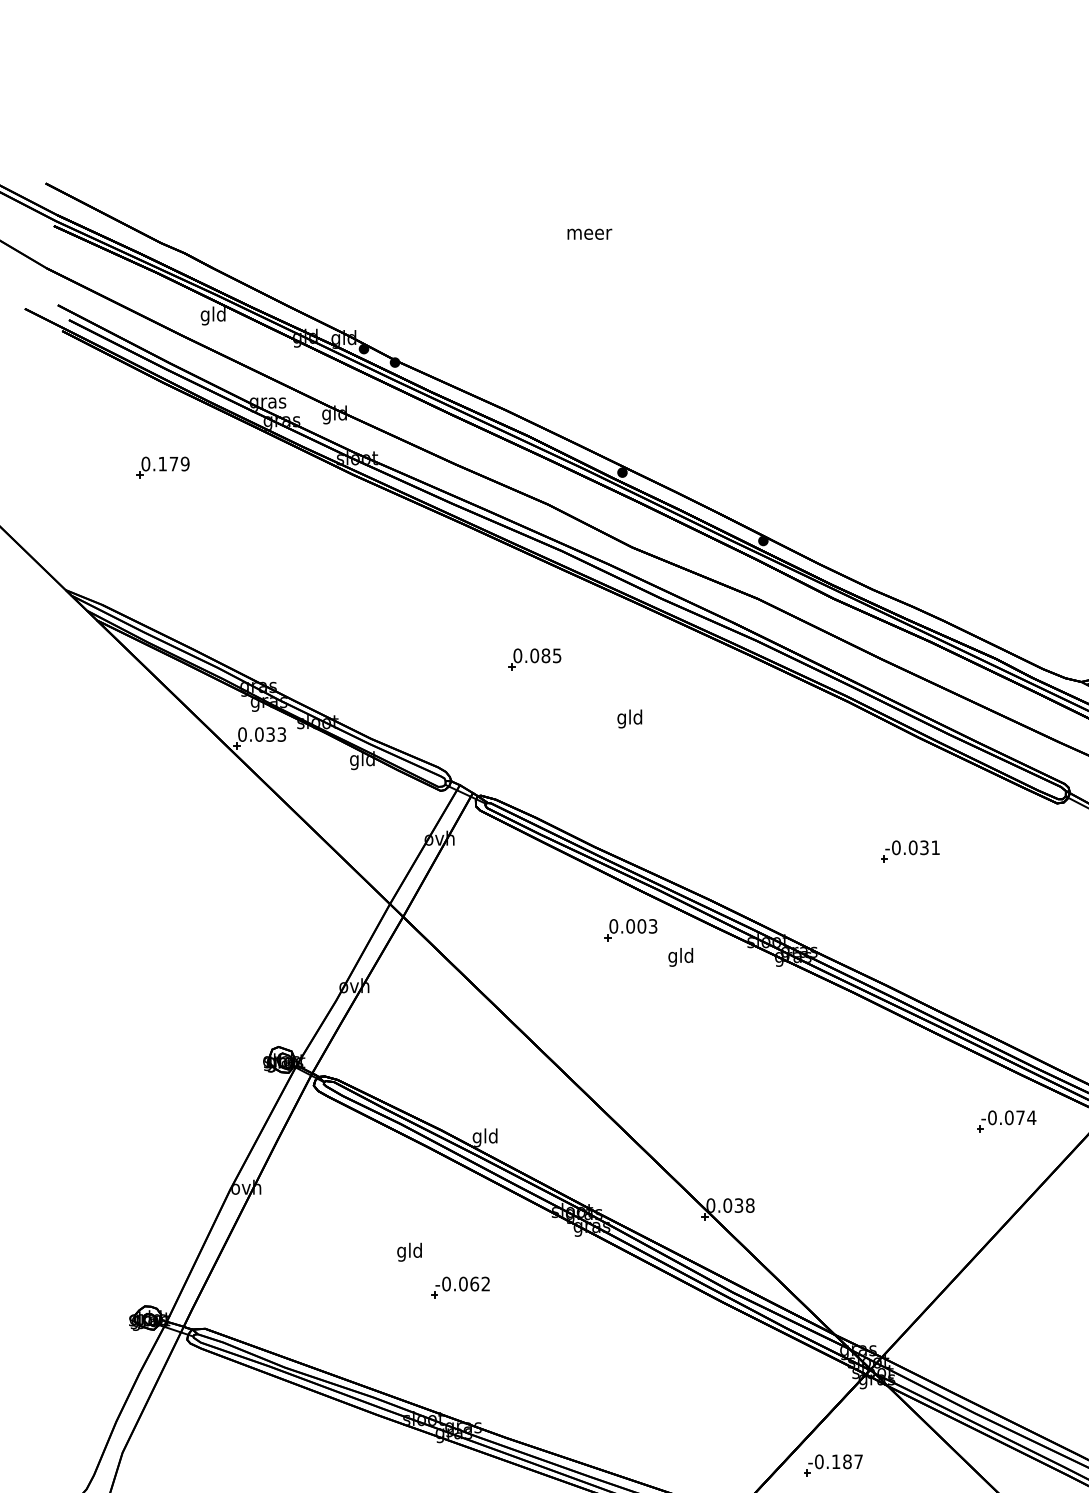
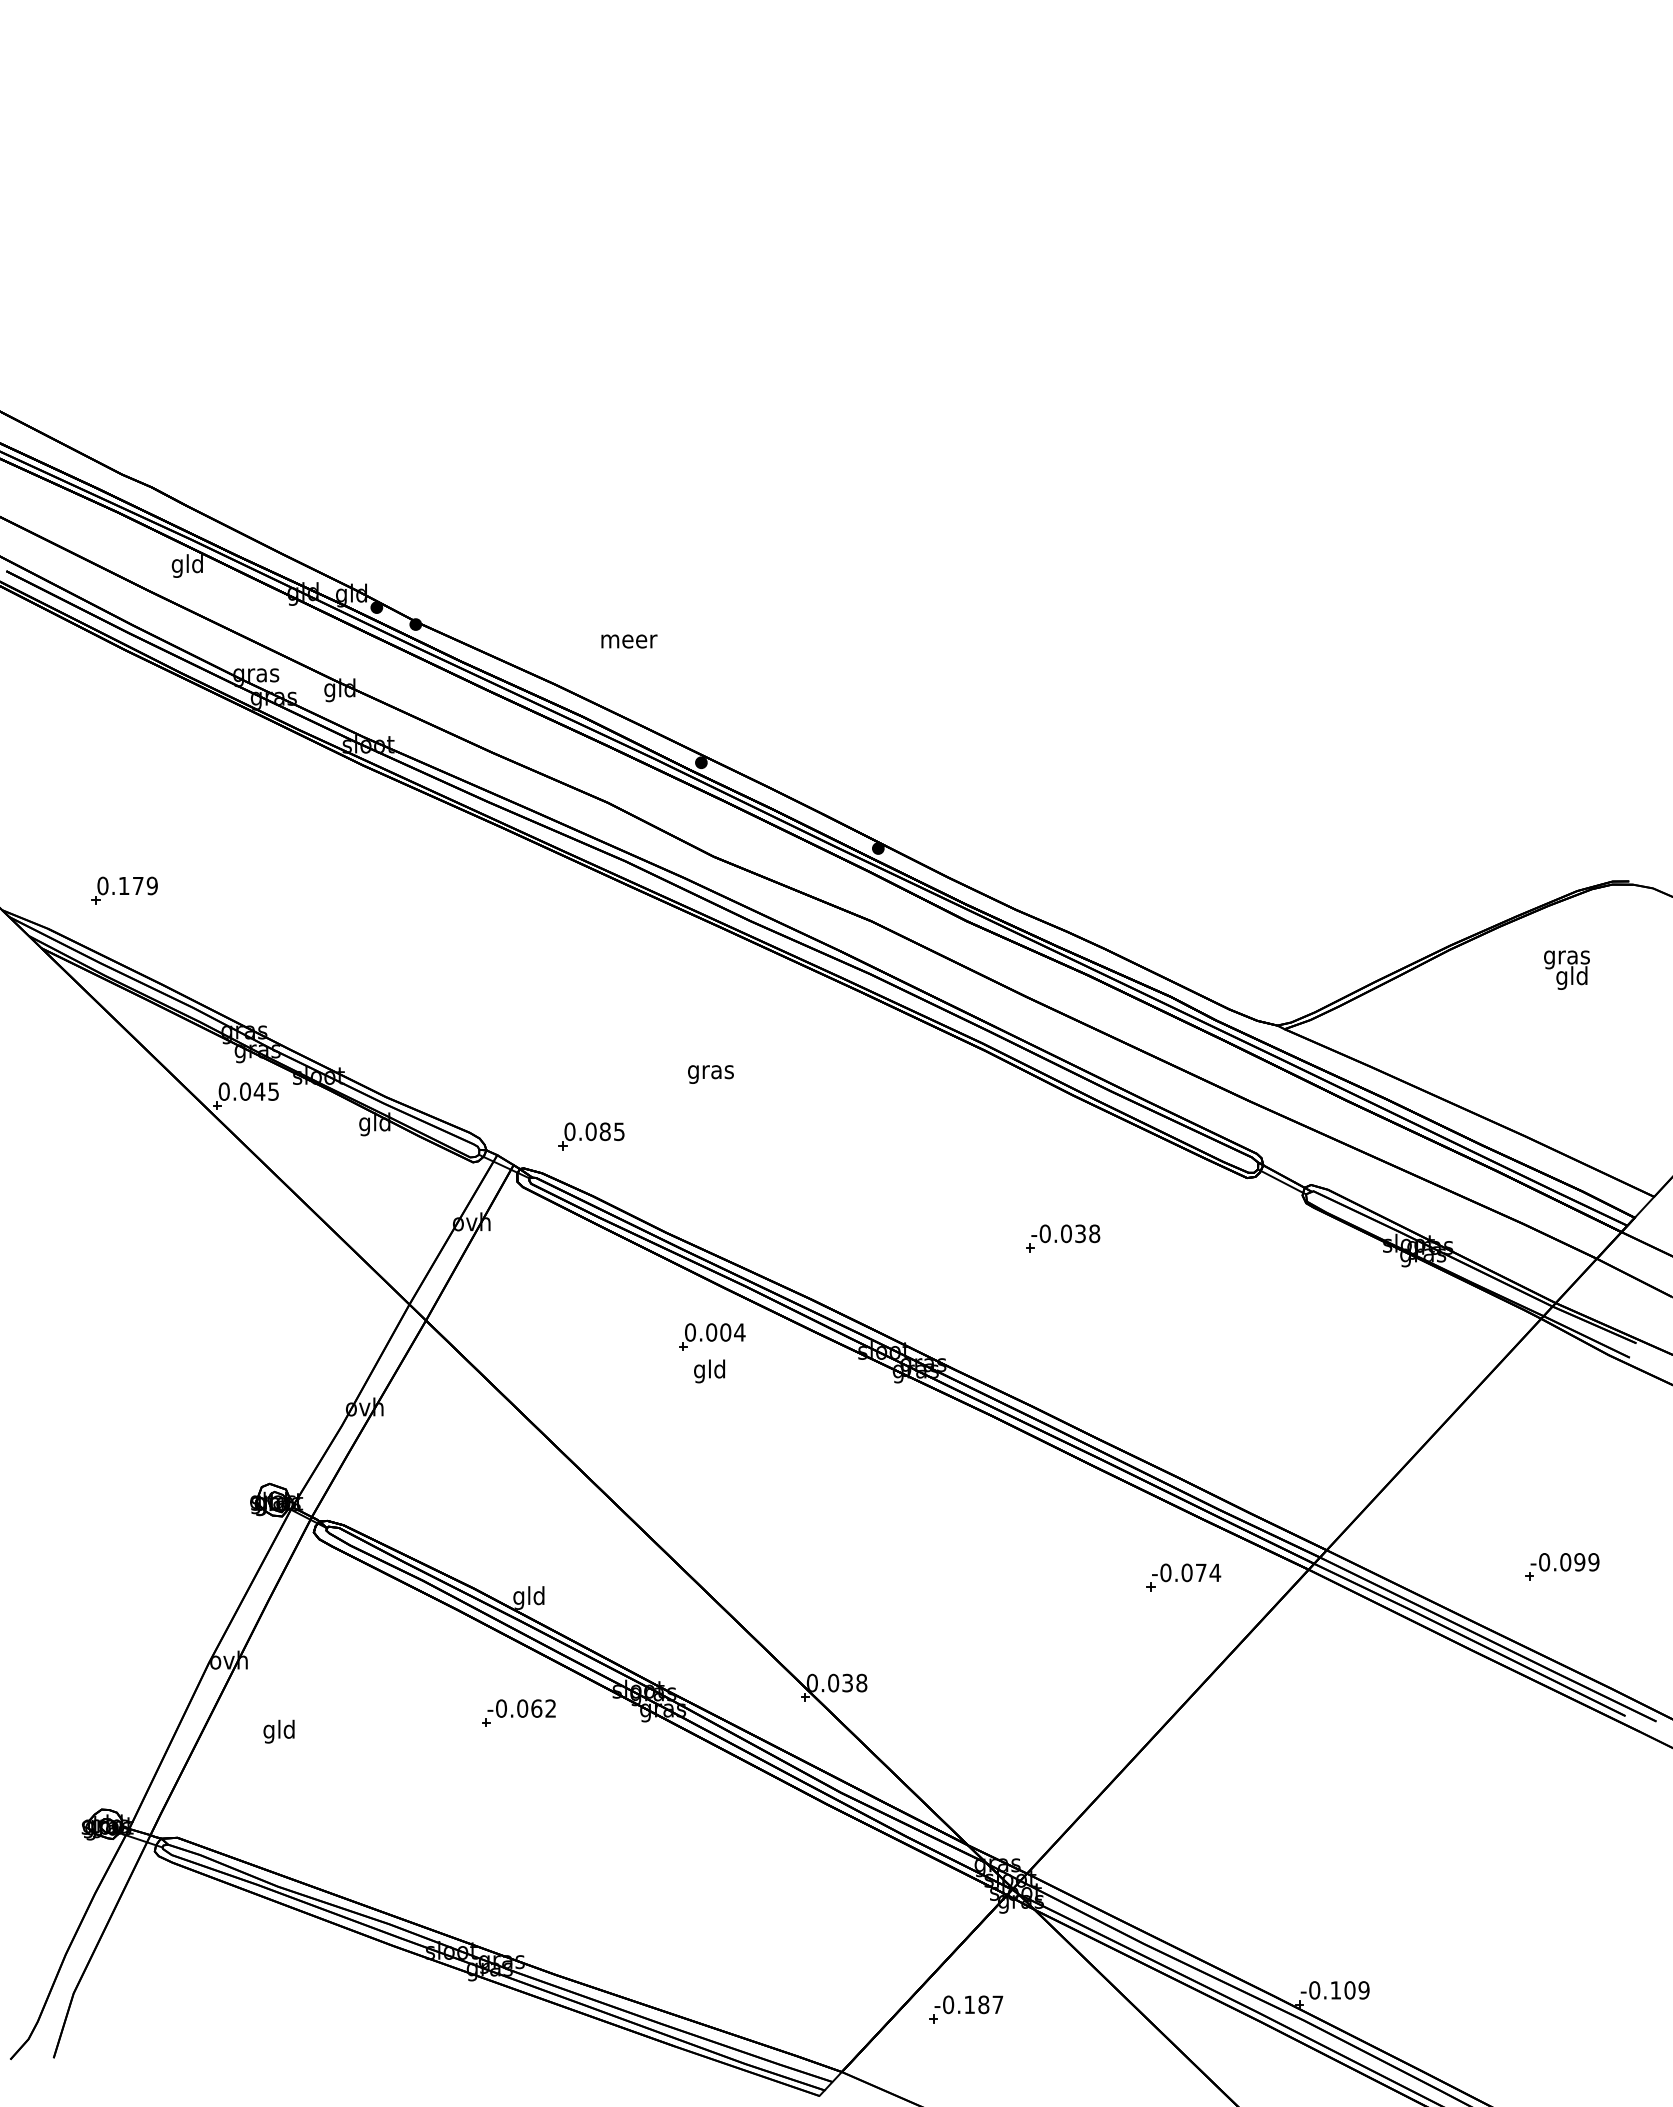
text: (589, 234) -> (629, 641), moved
part: (163, 467) -> (124, 890), moved
part: (534, 659) -> (591, 1136), moved
text: (629, 718) -> (710, 1071), gld -> gras
text: (275, 734) -> (265, 1091), 0.033 -> 0.045
text: (935, 847) -> (1094, 1233), -0.031 -> -0.038
text: (652, 926) -> (739, 1332), 0.003 -> 0.004
text: (680, 957) -> (709, 1371), moved
text: (409, 1252) -> (278, 1731), moved
part: (460, 1287) -> (518, 1712), moved

